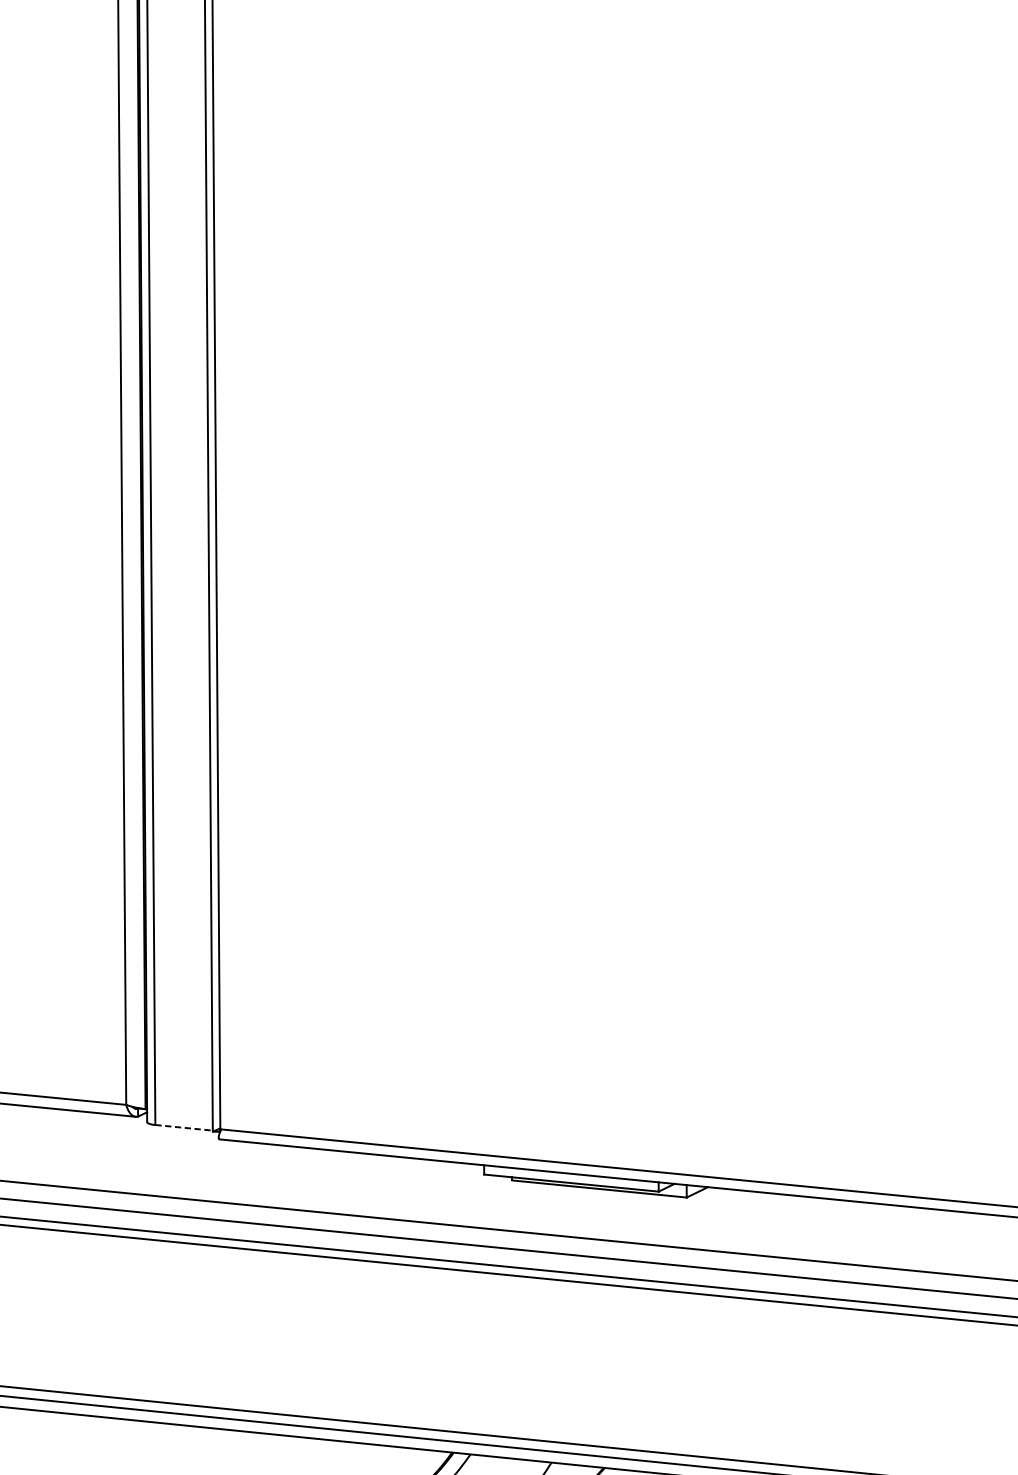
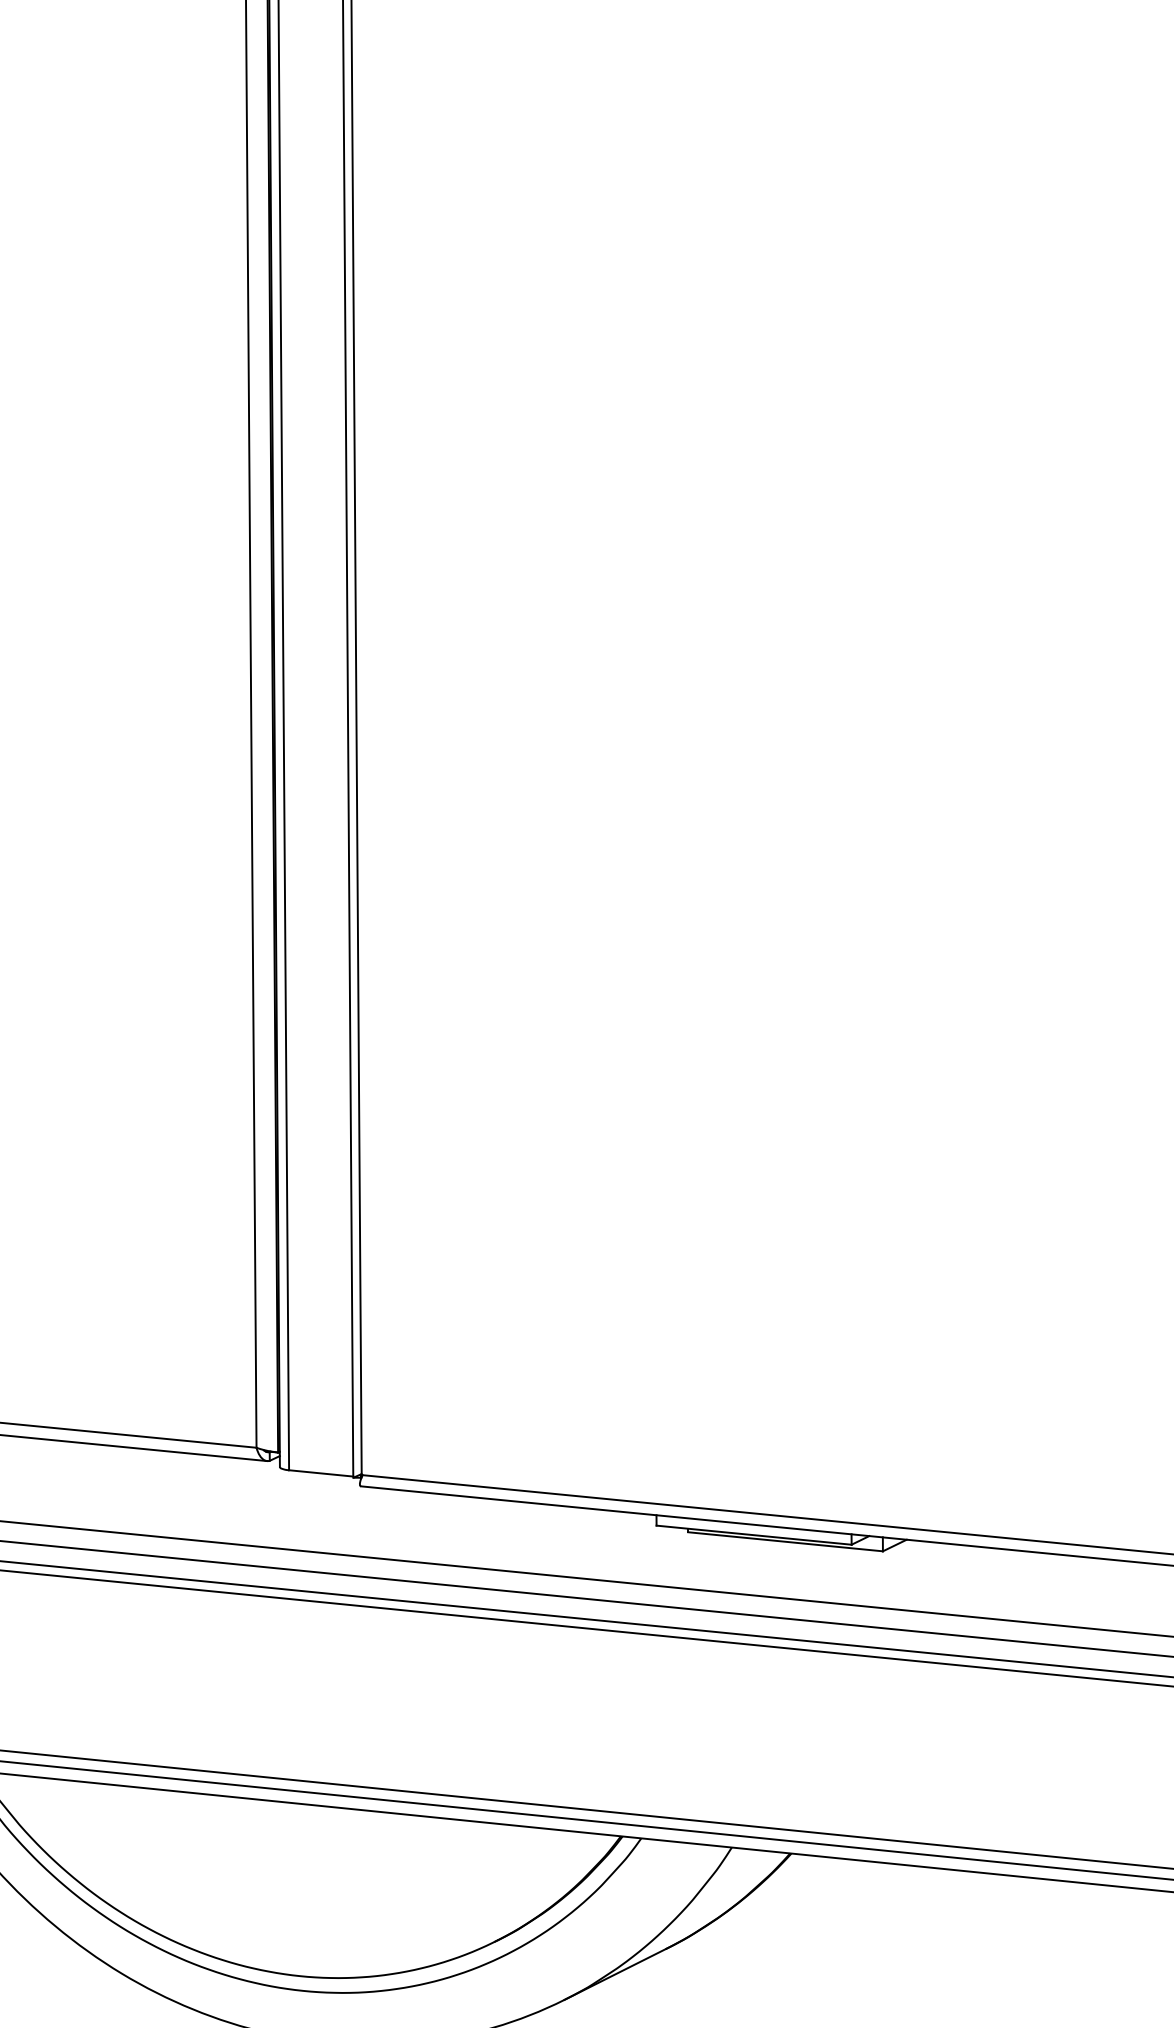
line: (184, 1127) -> (321, 1473), dashed -> solid

